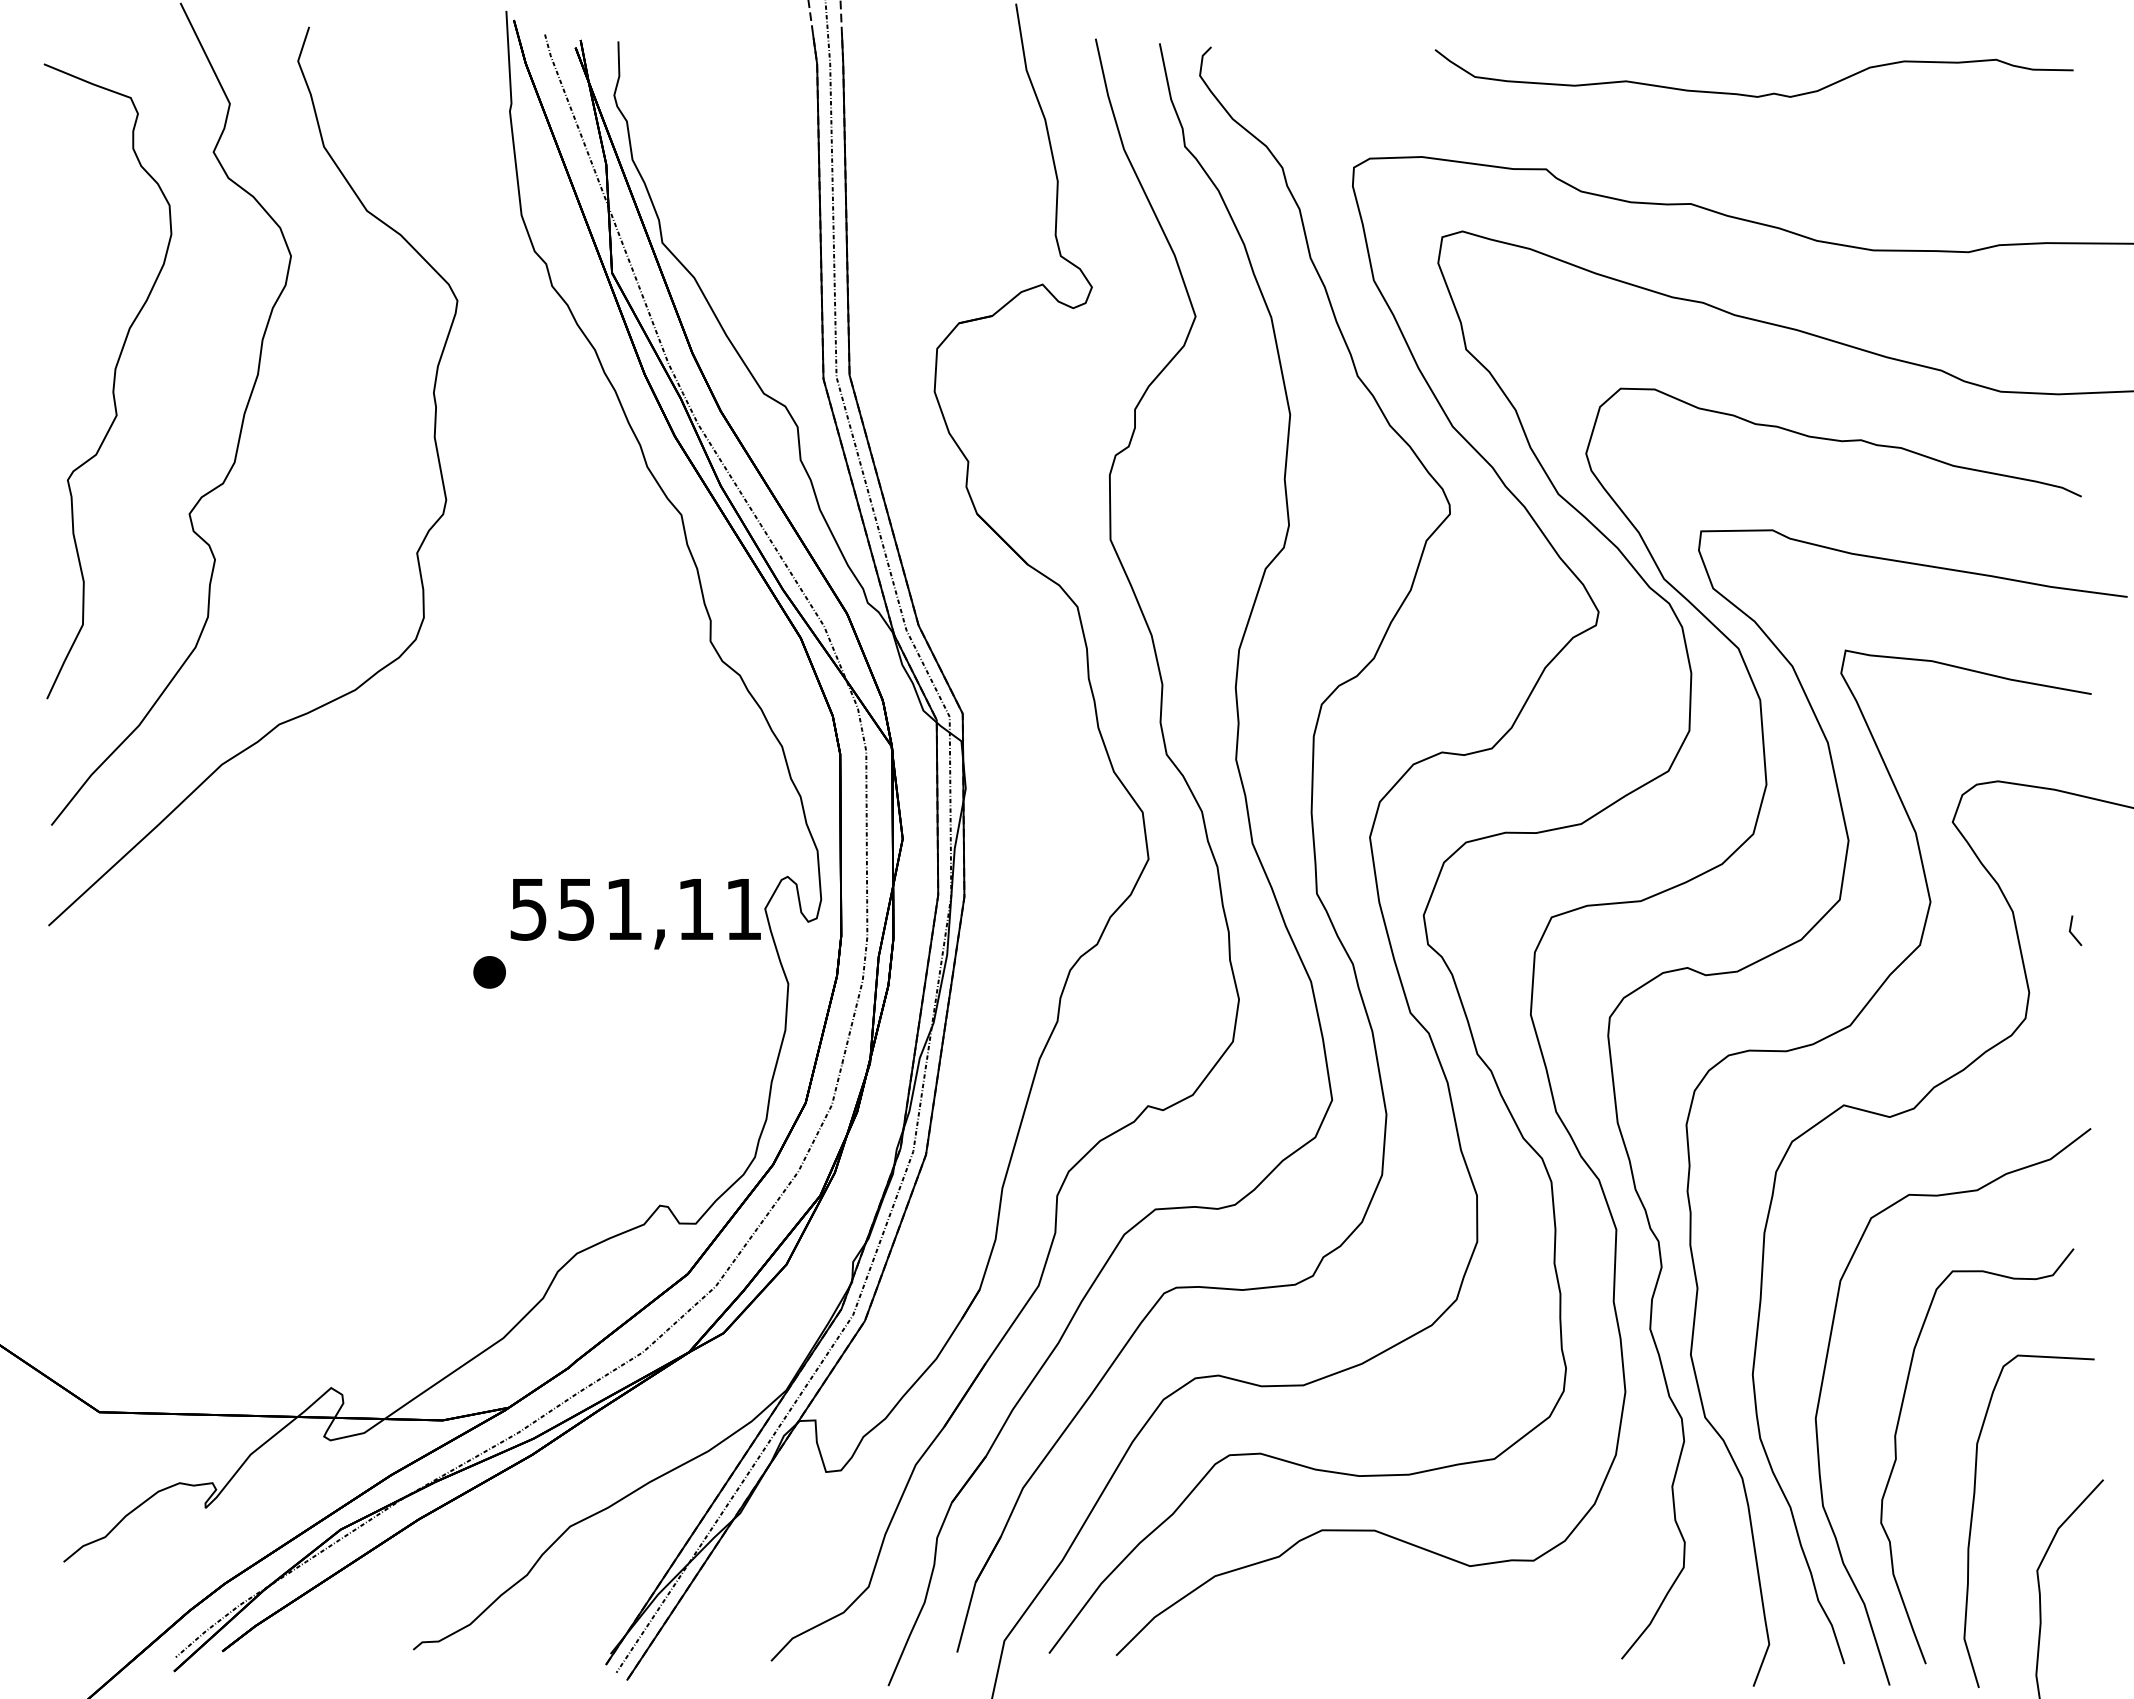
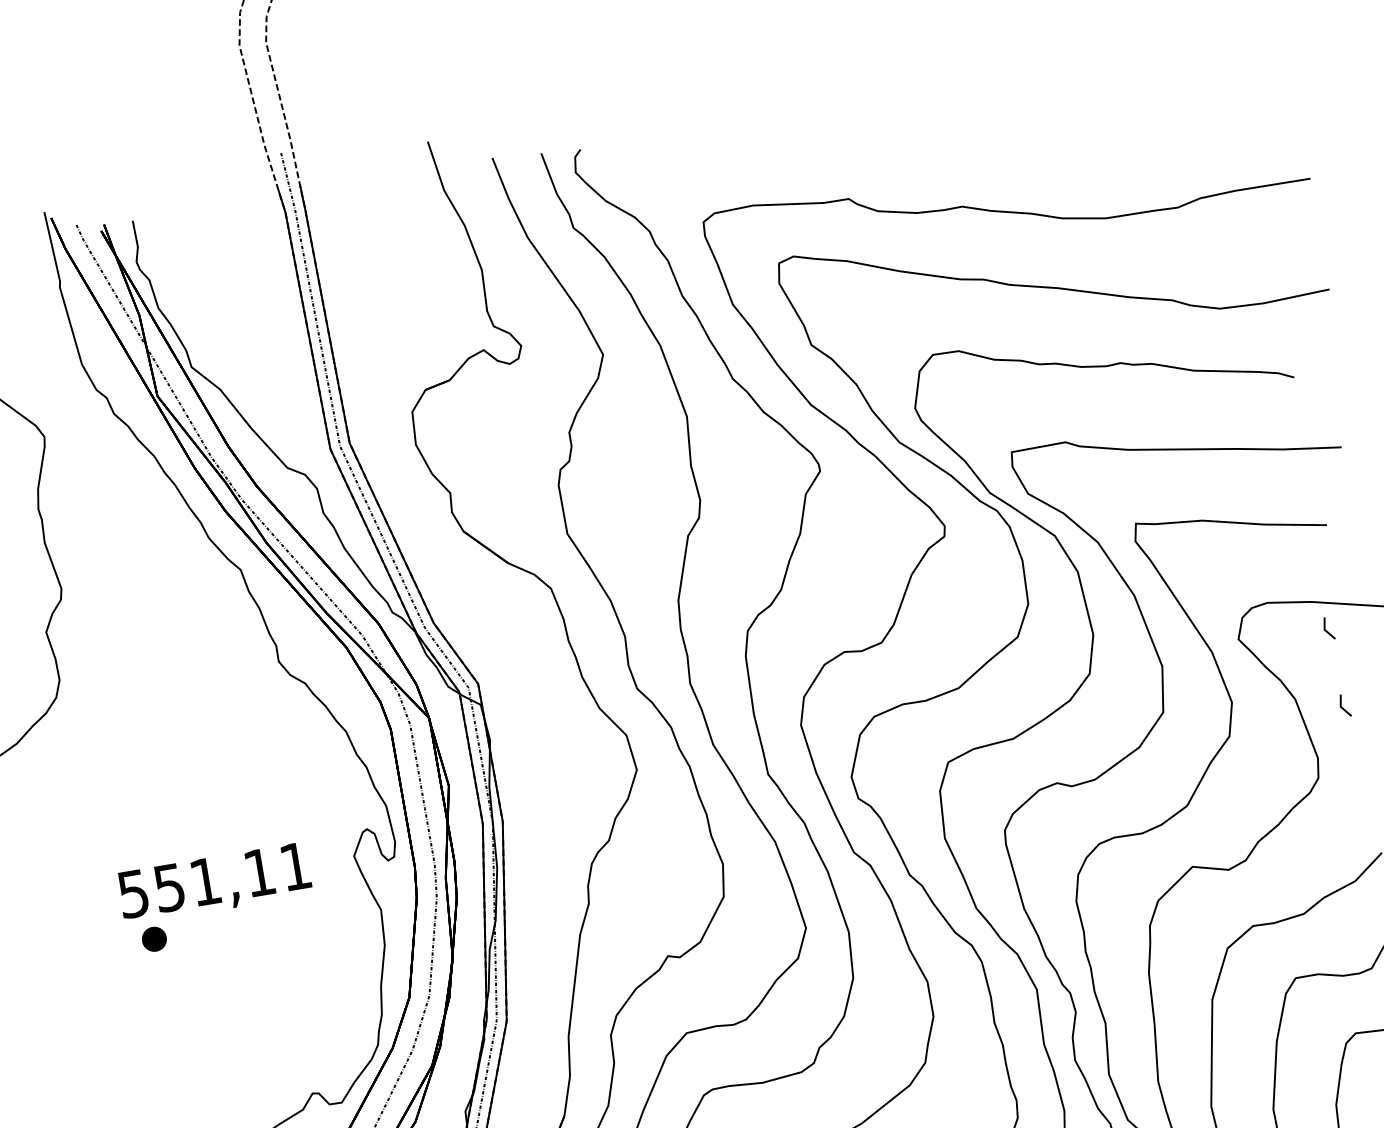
curve: (1748, 94) -> (991, 116), removed
line: (2067, 828) -> (1325, 629), added
text: (635, 914) -> (214, 884), moved

